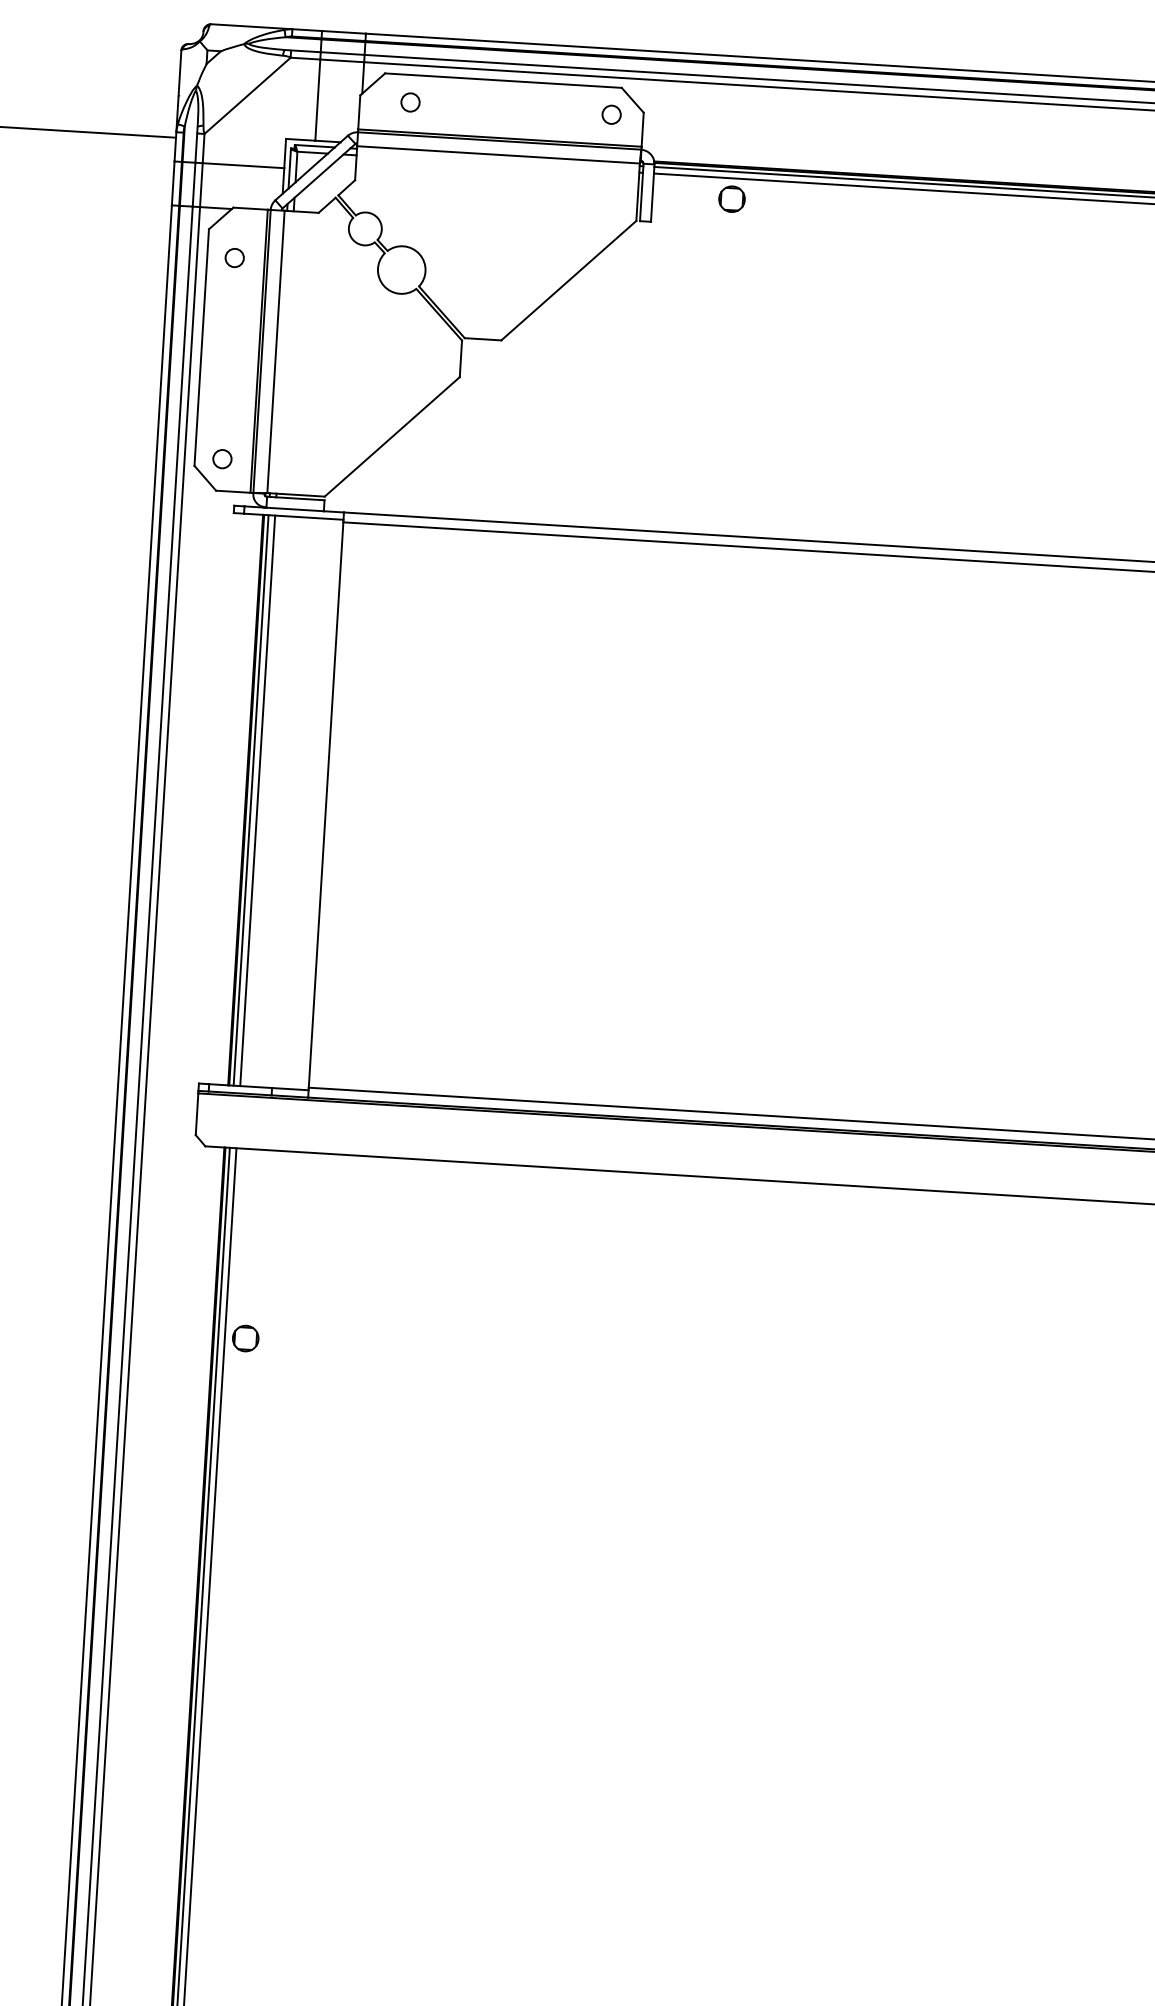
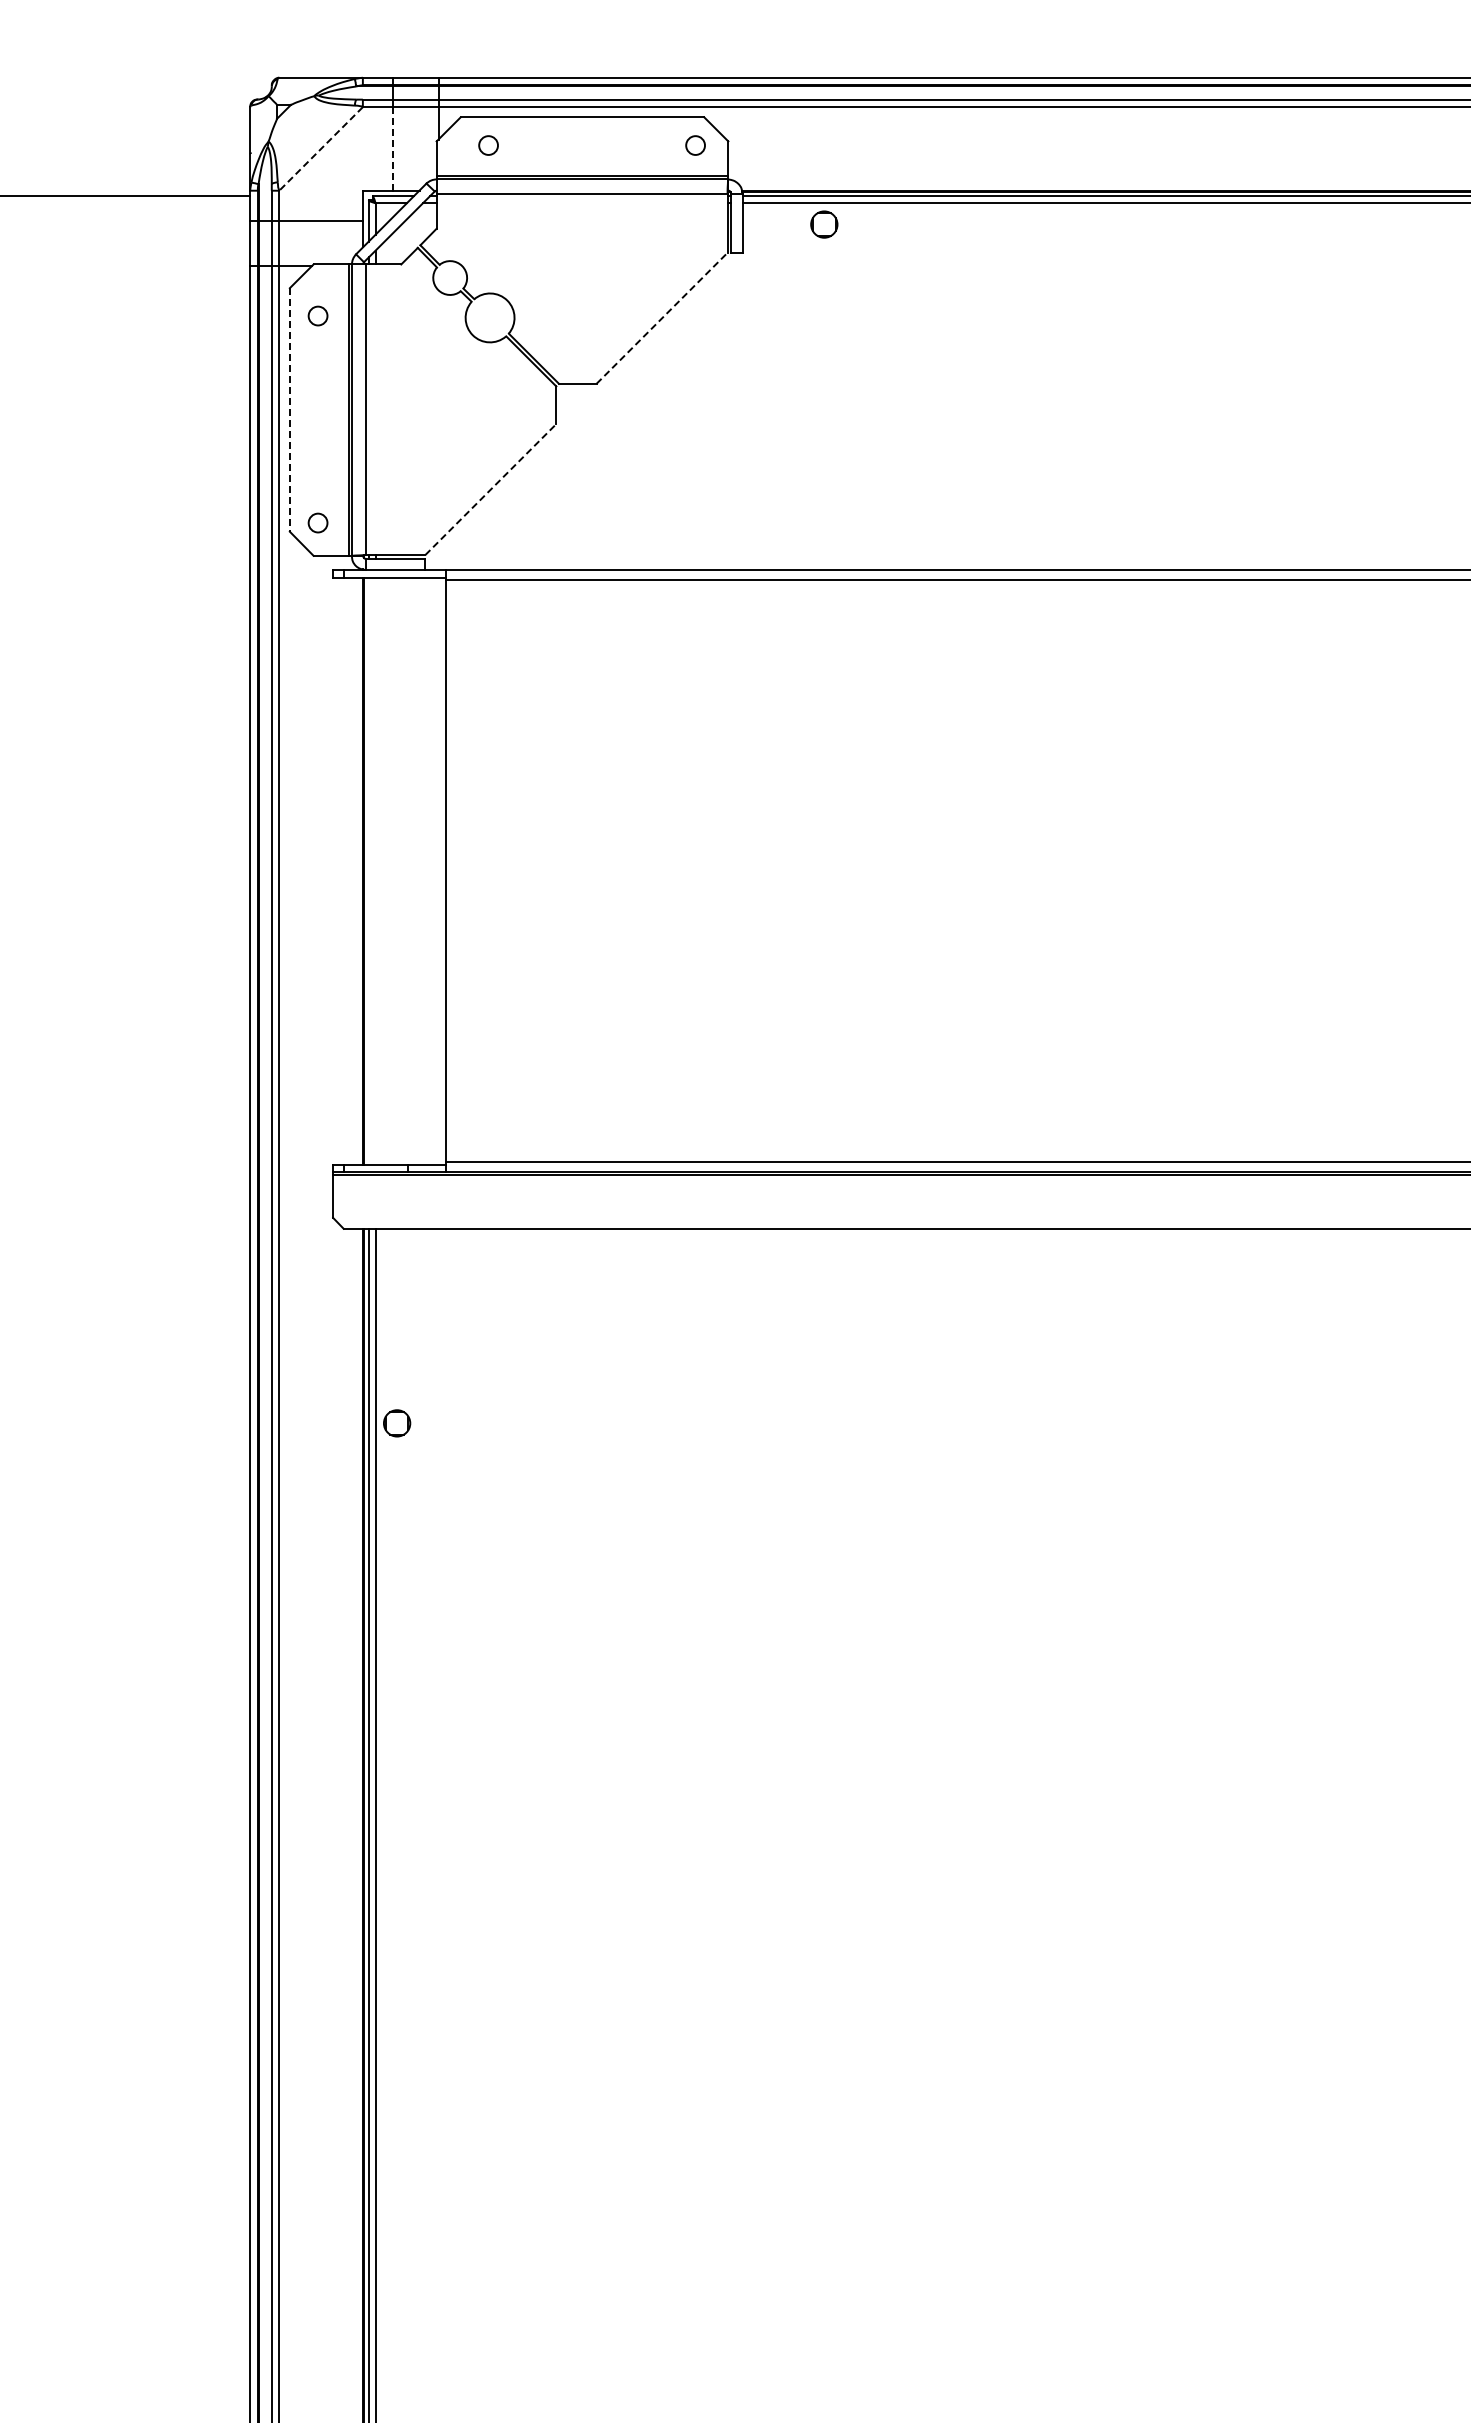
line: (246, 96) -> (320, 149), solid -> dashed
line: (317, 99) -> (393, 148), solid -> dashed
line: (569, 280) -> (662, 318), solid -> dashed
line: (201, 347) -> (289, 409), solid -> dashed
line: (391, 436) -> (490, 489), solid -> dashed
line: (250, 799) -> (368, 870), removed
line: (257, 800) -> (375, 870), removed

